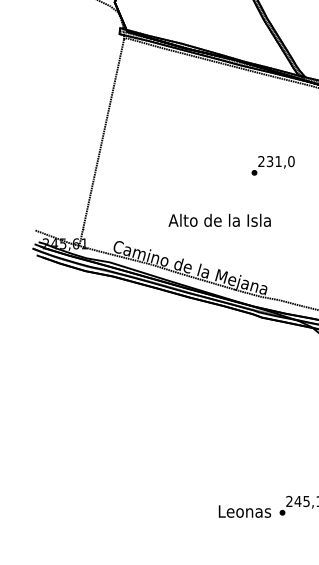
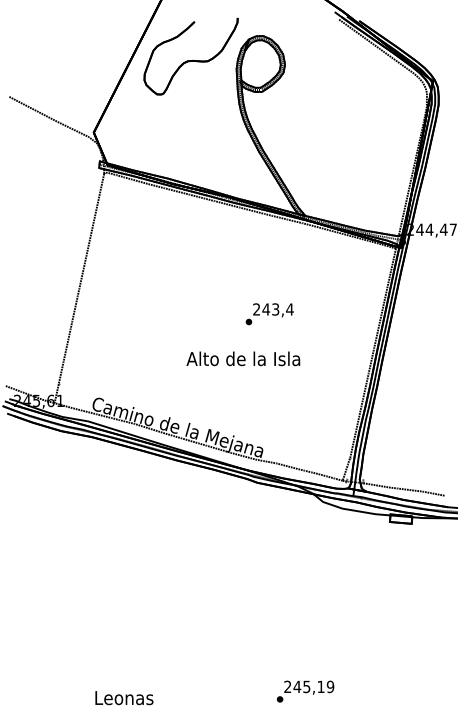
text: (280, 161) -> (277, 309), 231,0 -> 243,4
text: (219, 220) -> (243, 358), moved
text: (245, 511) -> (124, 698), moved

